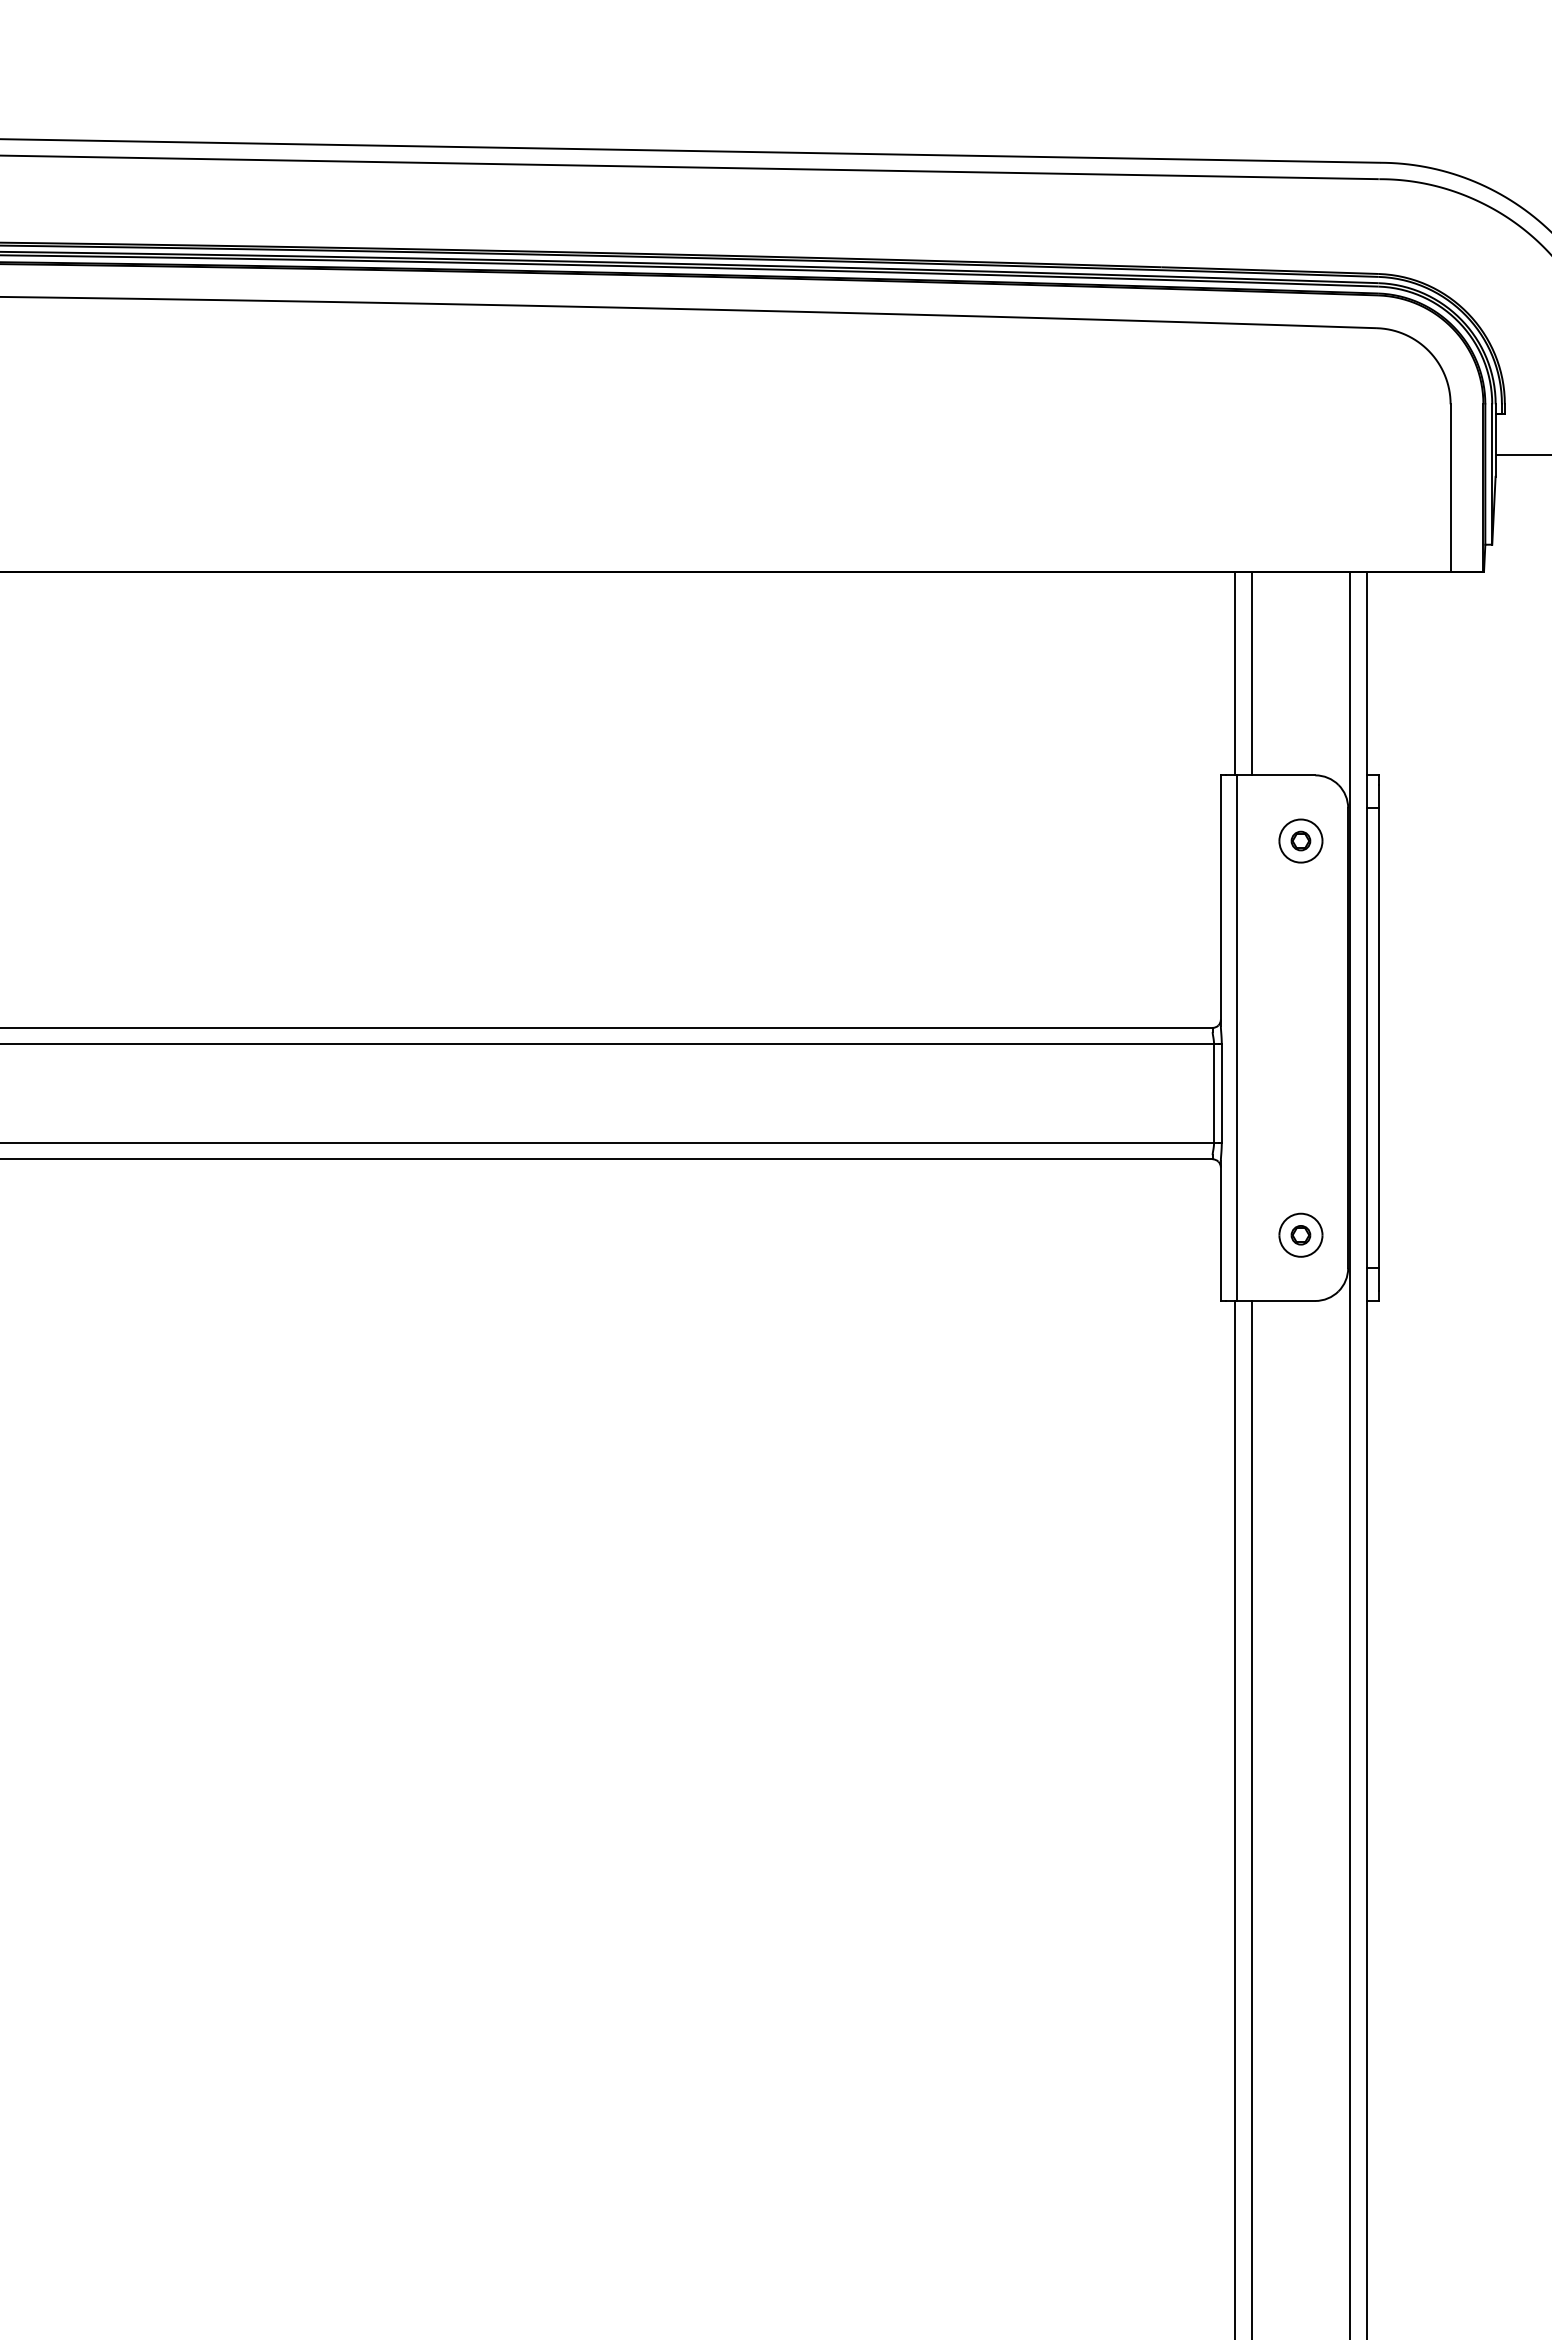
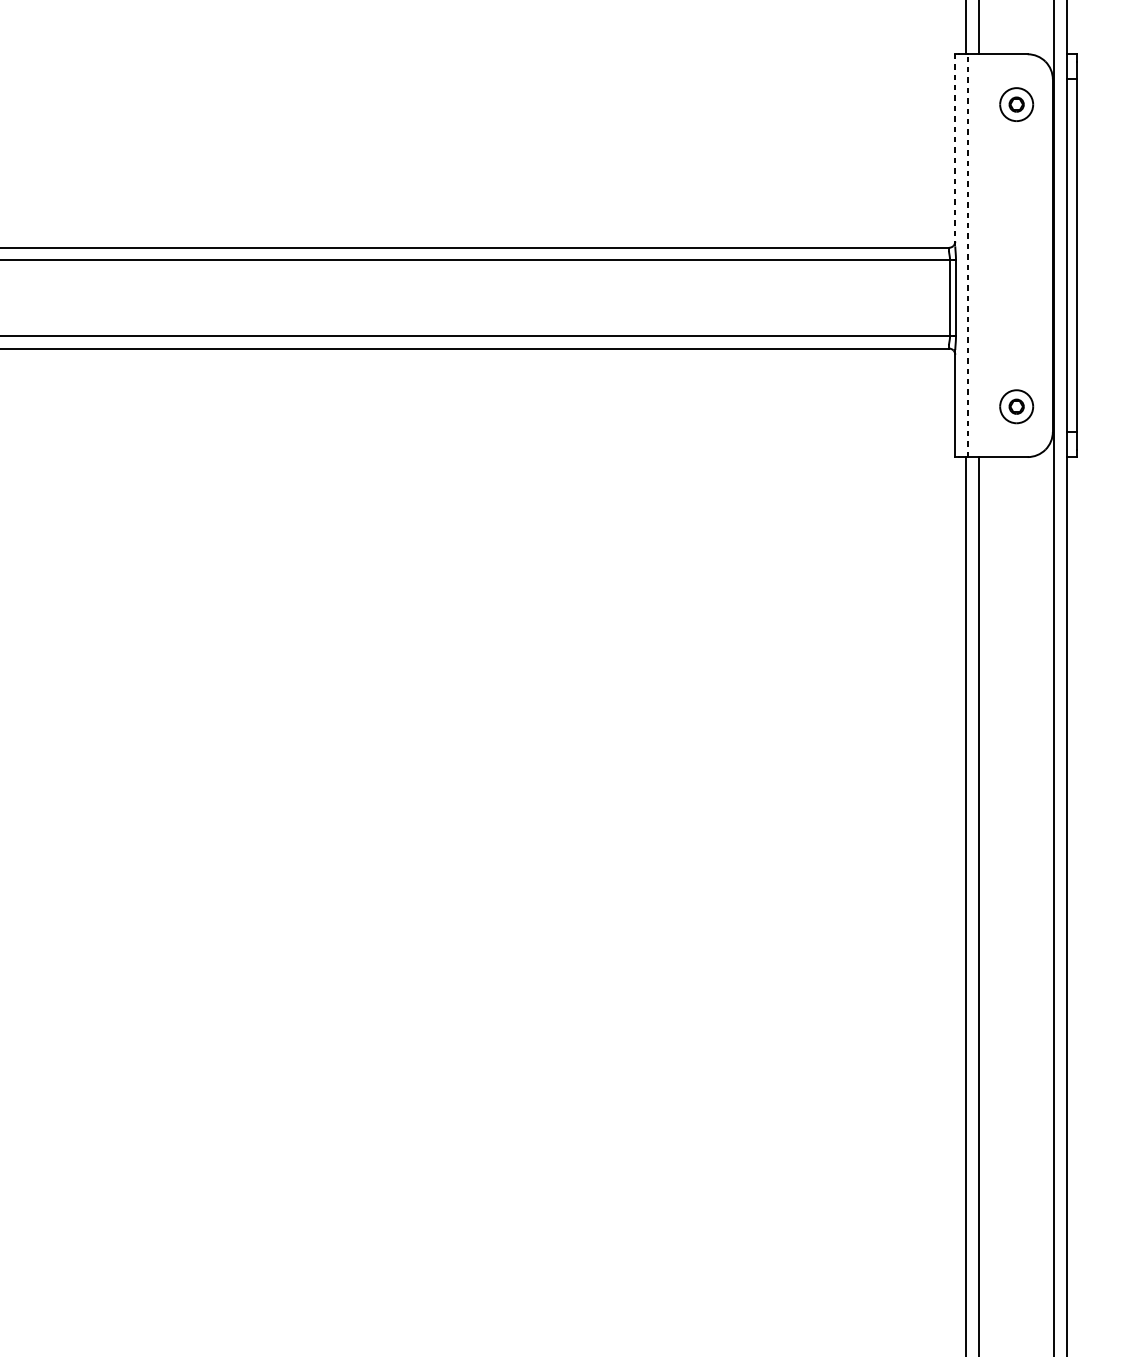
line: (1220, 900) -> (955, 150), solid -> dashed
line: (1237, 1038) -> (968, 255), solid -> dashed

